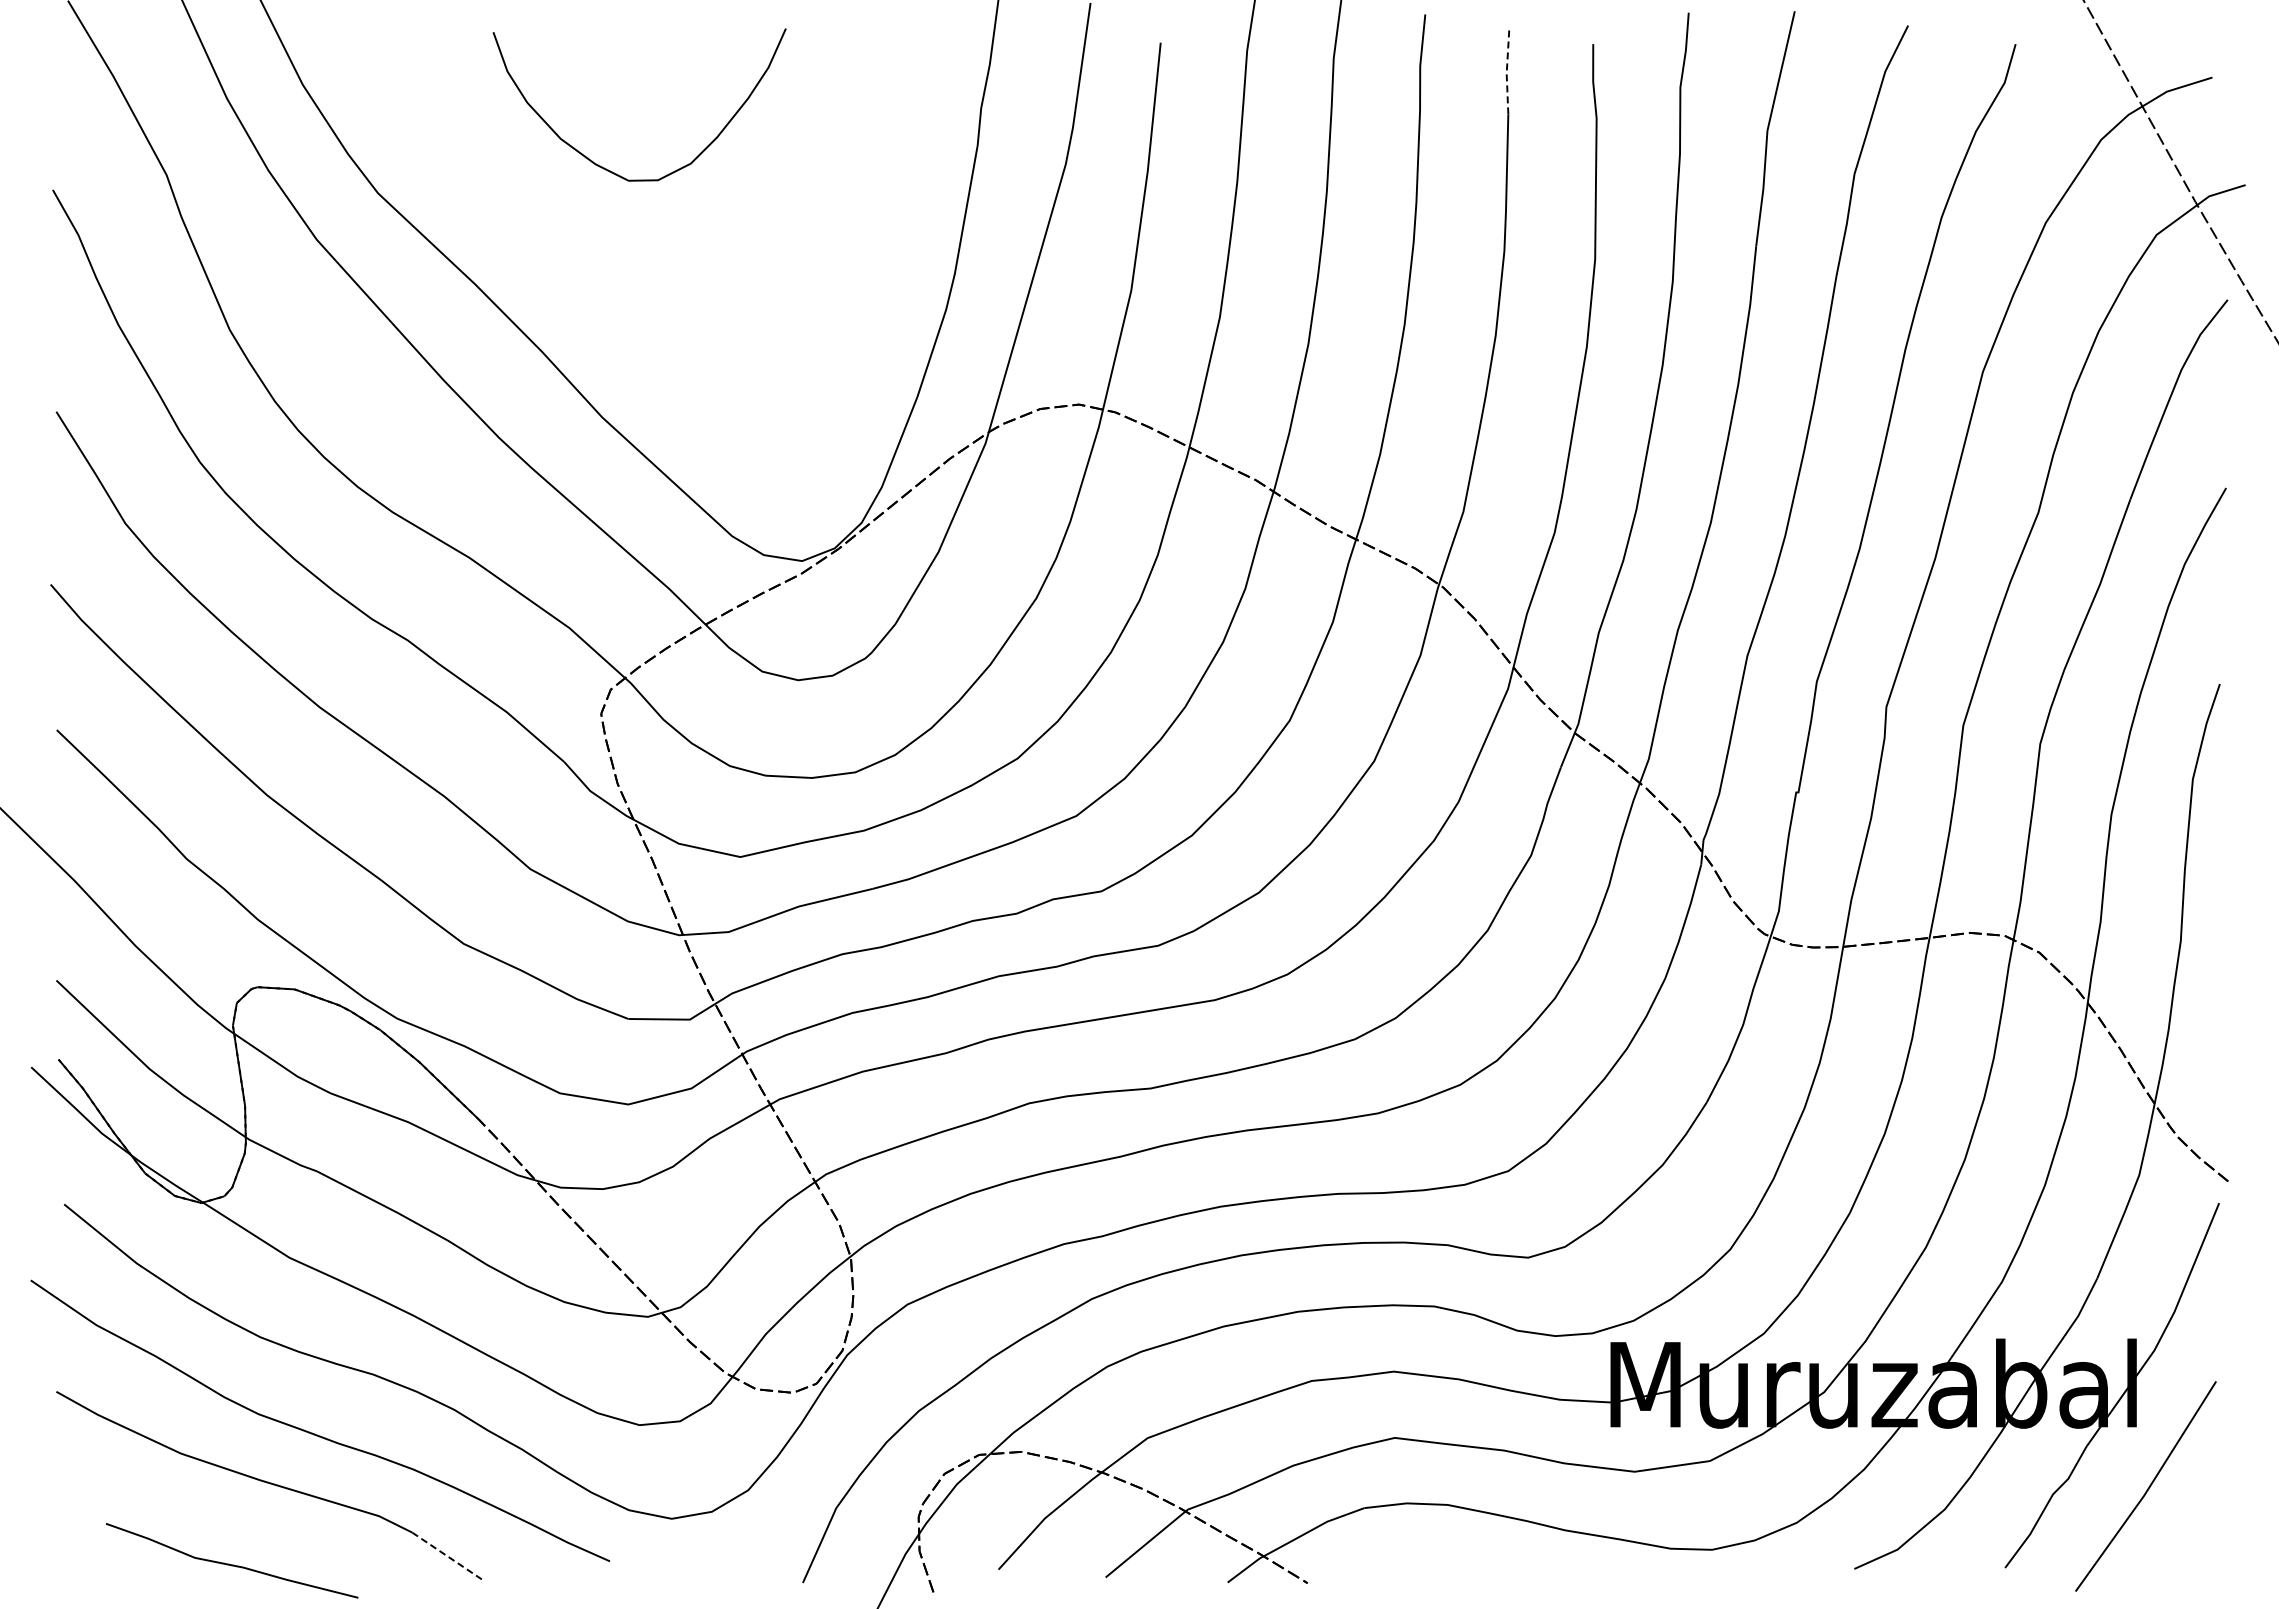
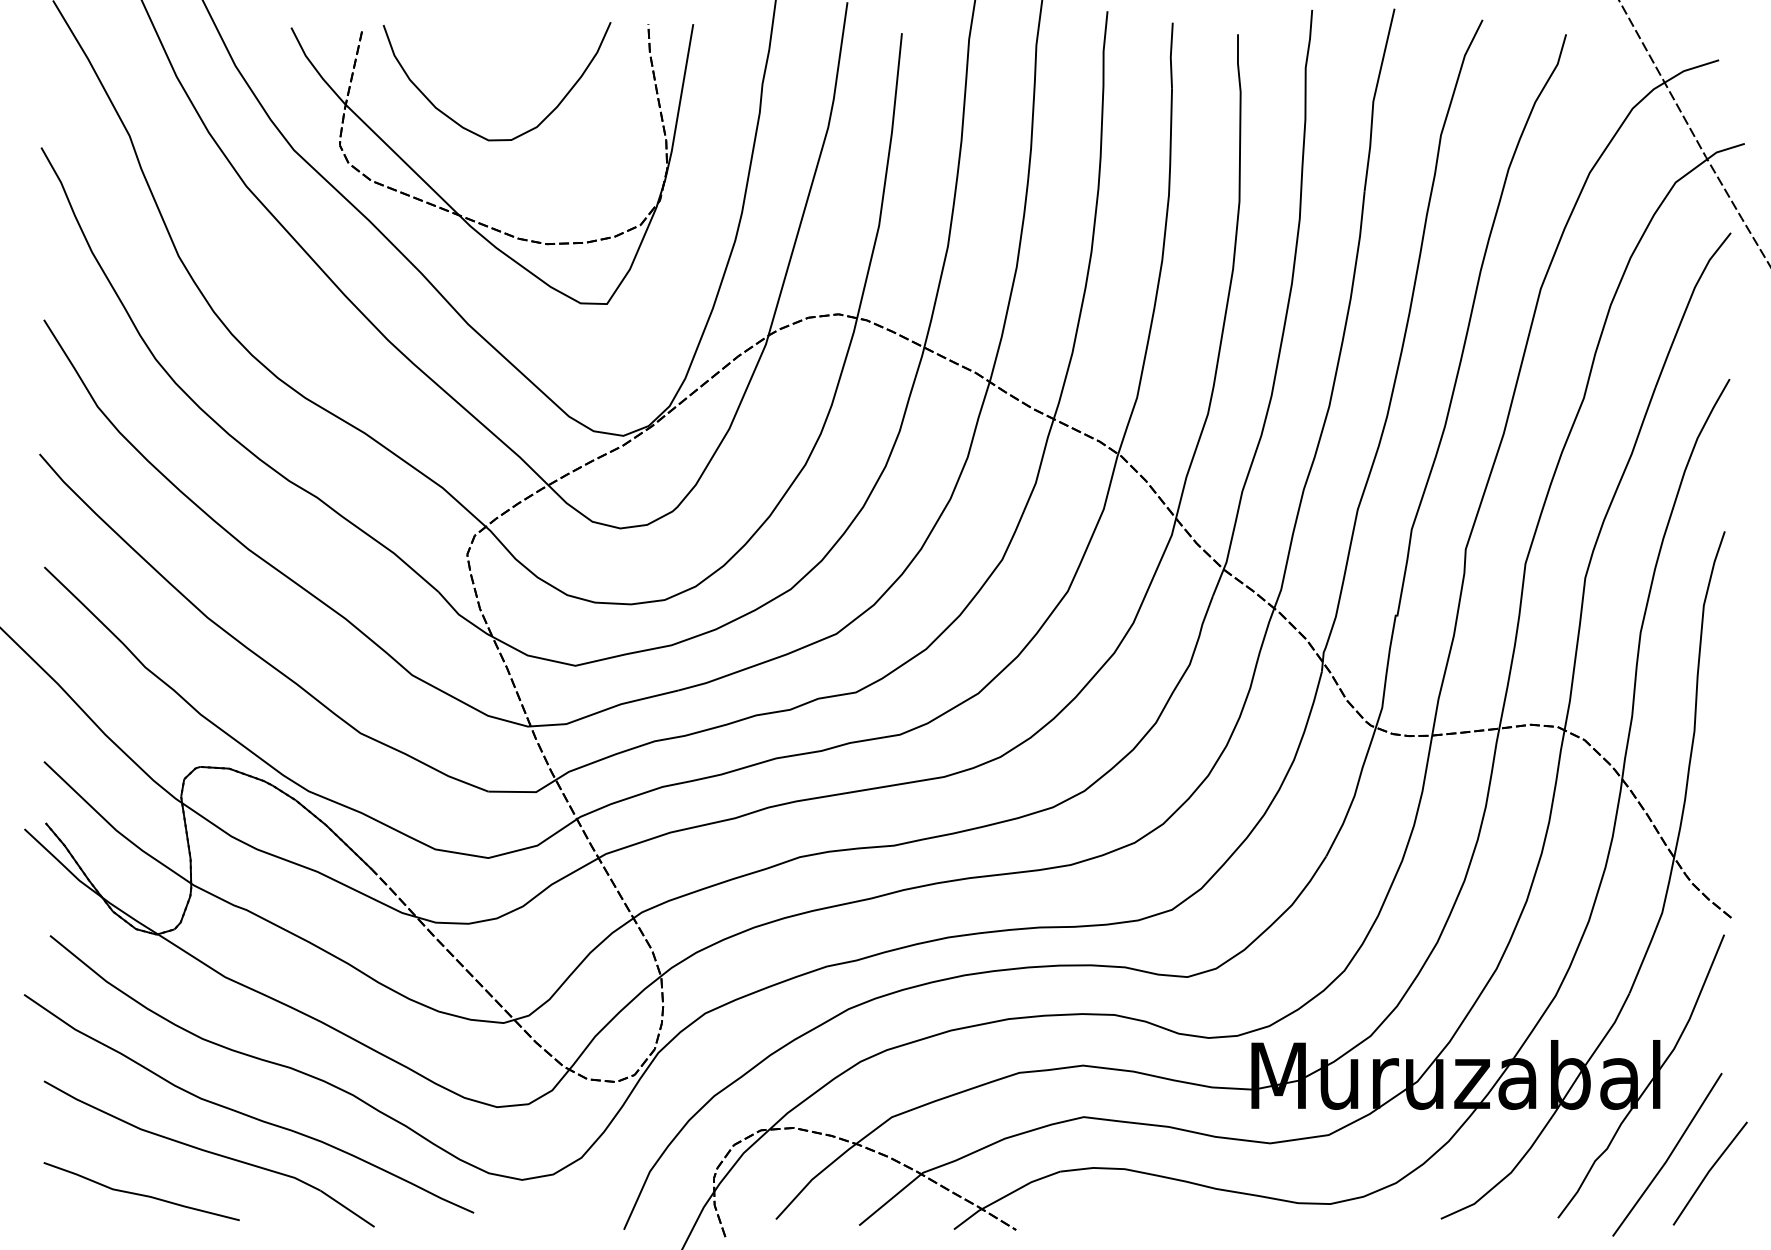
line: (1506, 71) -> (1170, 55), dashed -> solid
part: (610, 283) -> (474, 220), added
line: (2200, 1508) -> (1709, 1171), added
line: (447, 1556) -> (347, 1209), dashed -> solid
curve: (229, 1563) -> (139, 1193), moved

